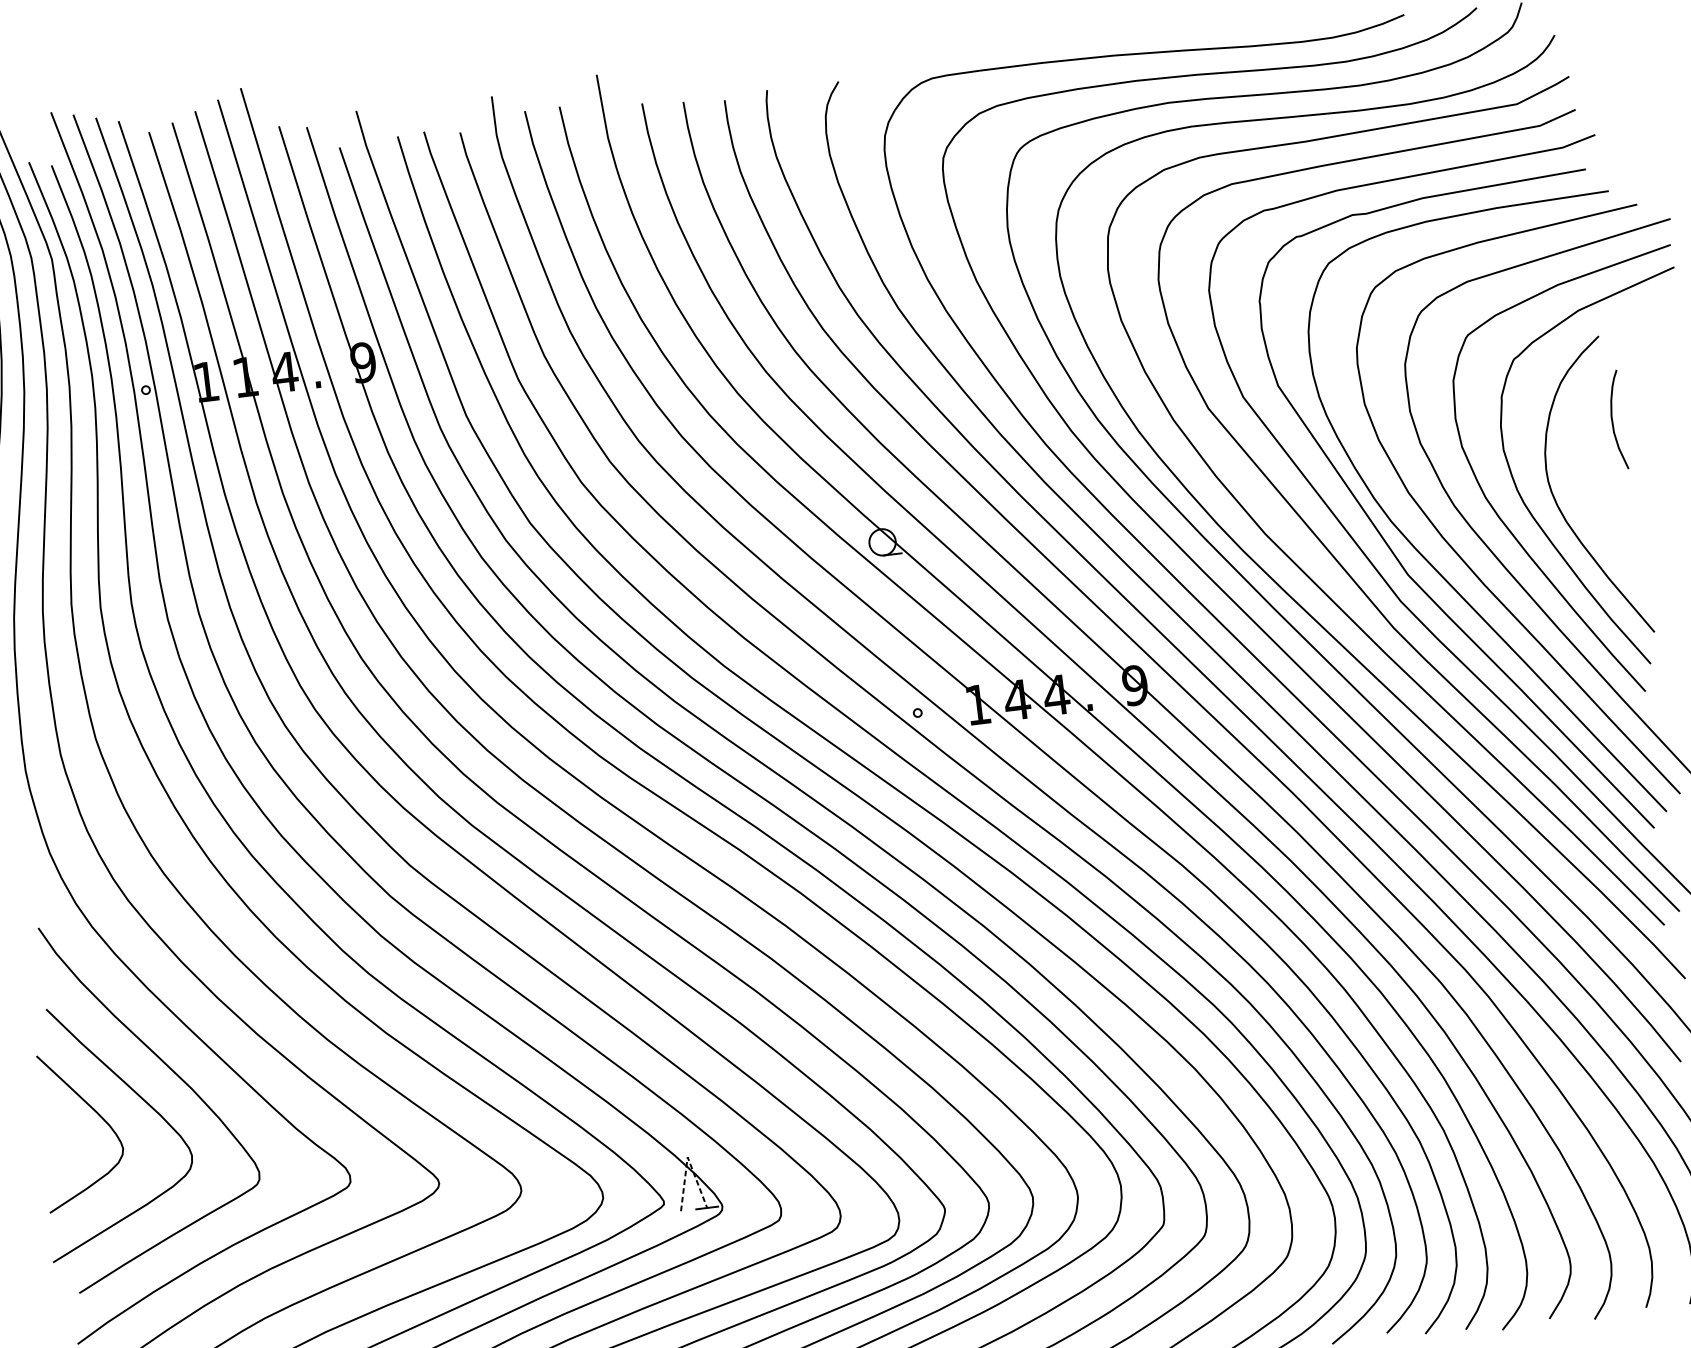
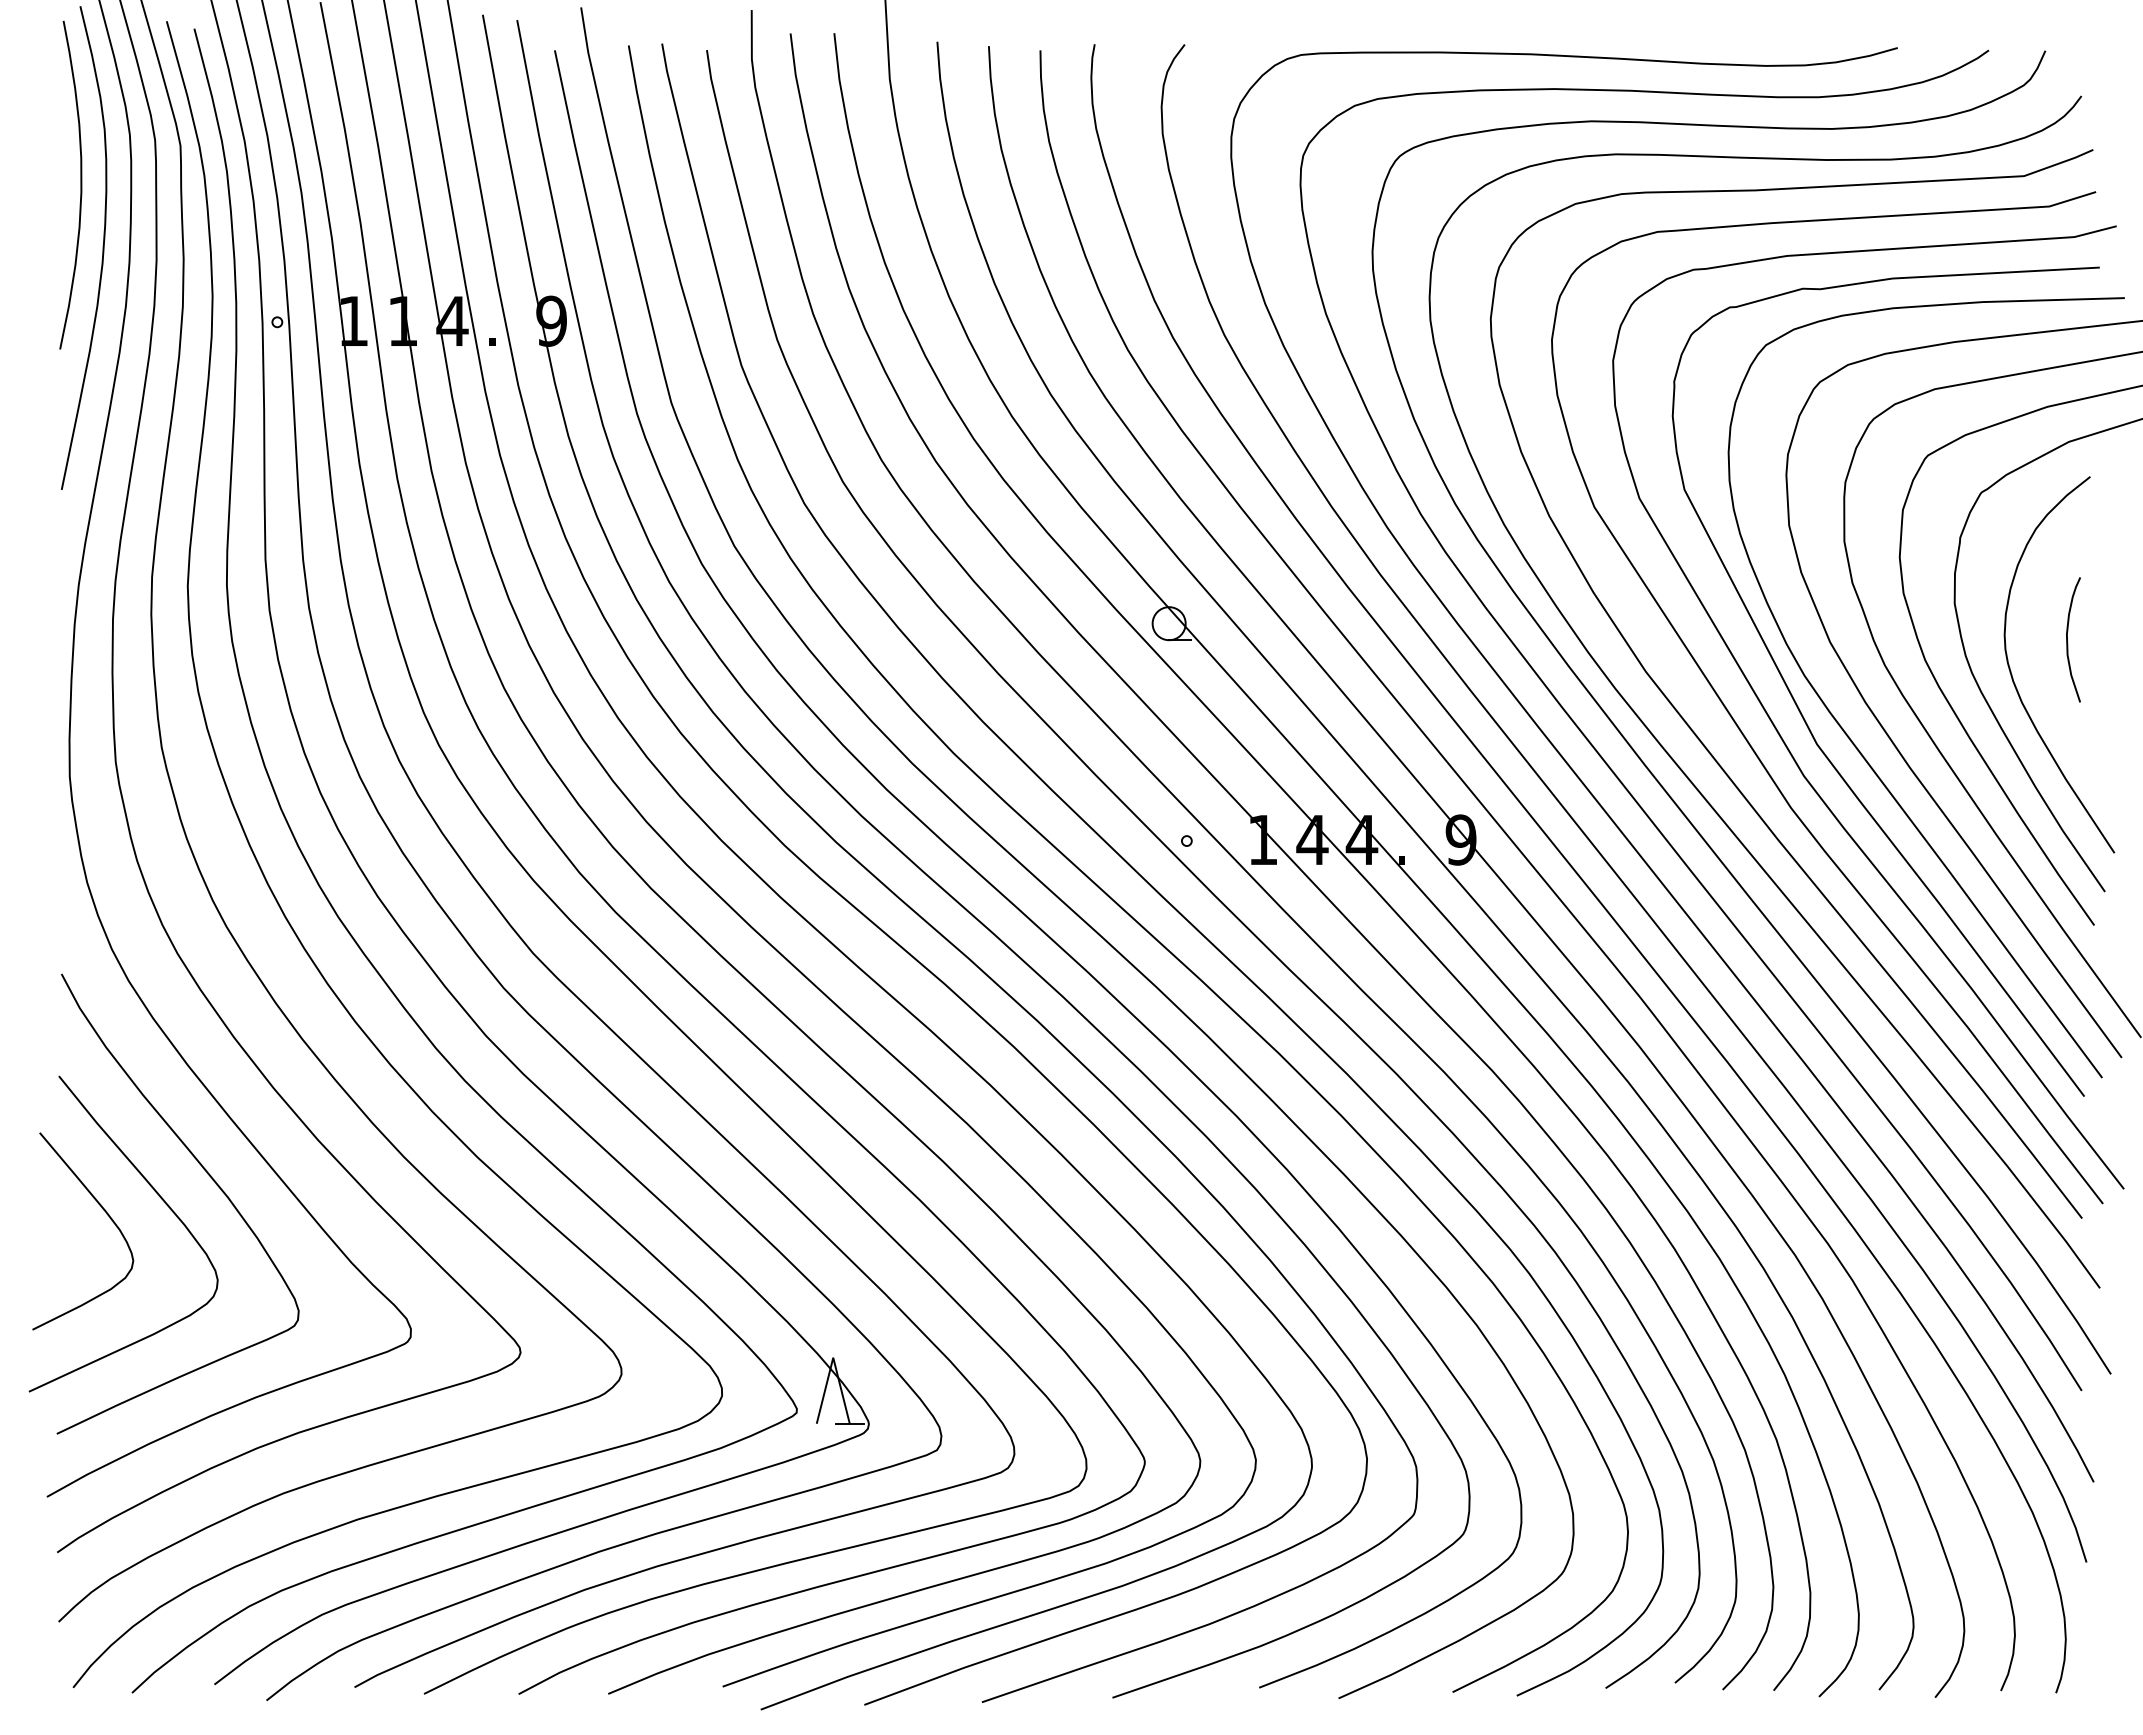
curve: (1613, 422) -> (2068, 642), moved
line: (687, 1157) -> (833, 1357), dashed -> solid

